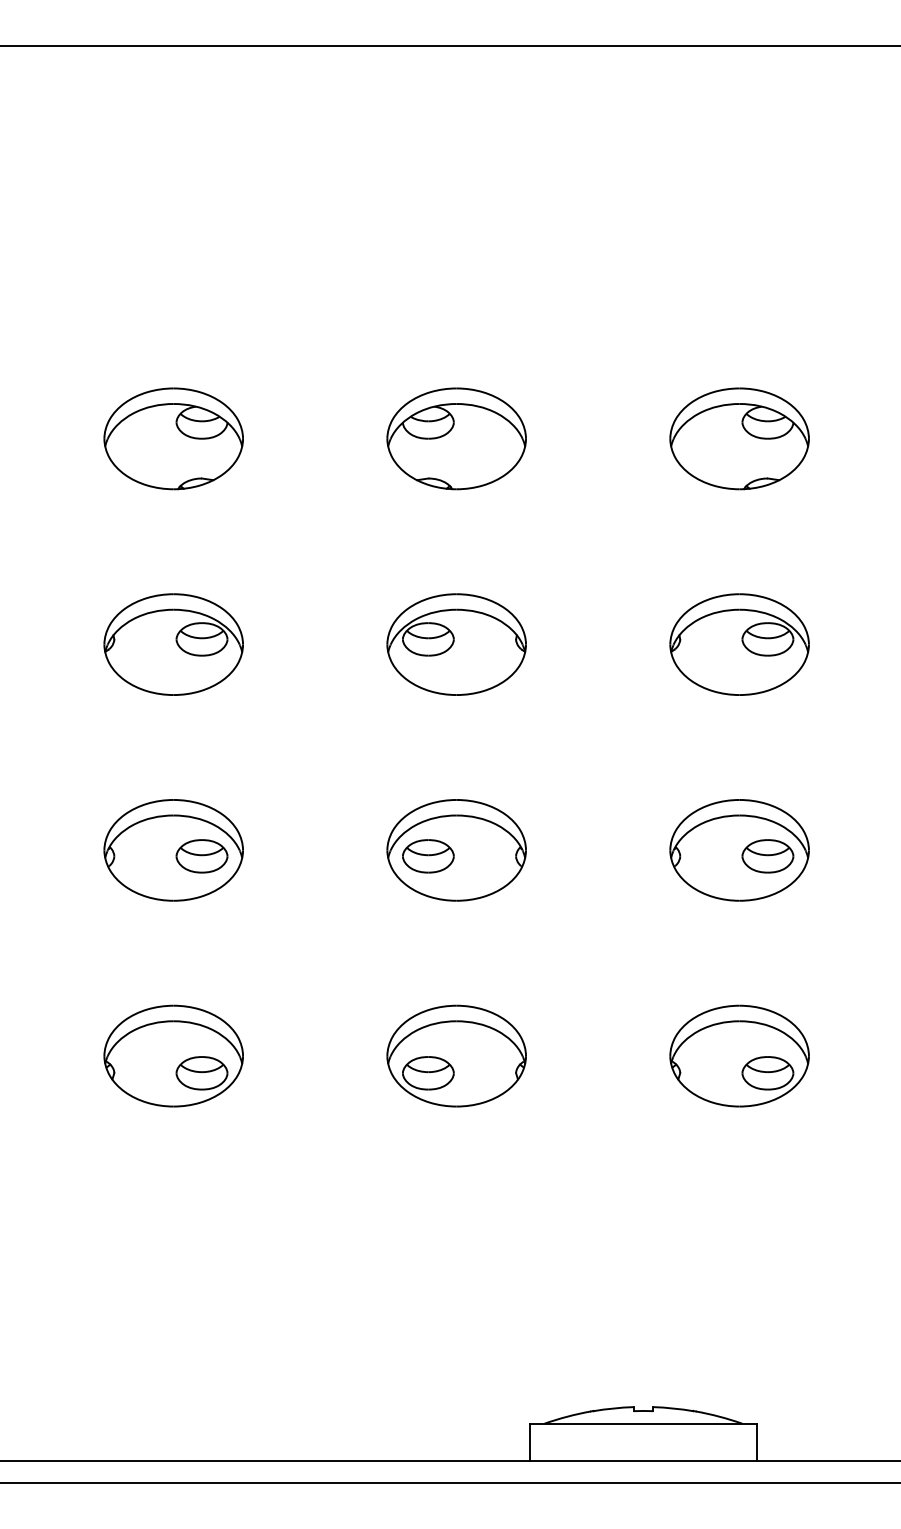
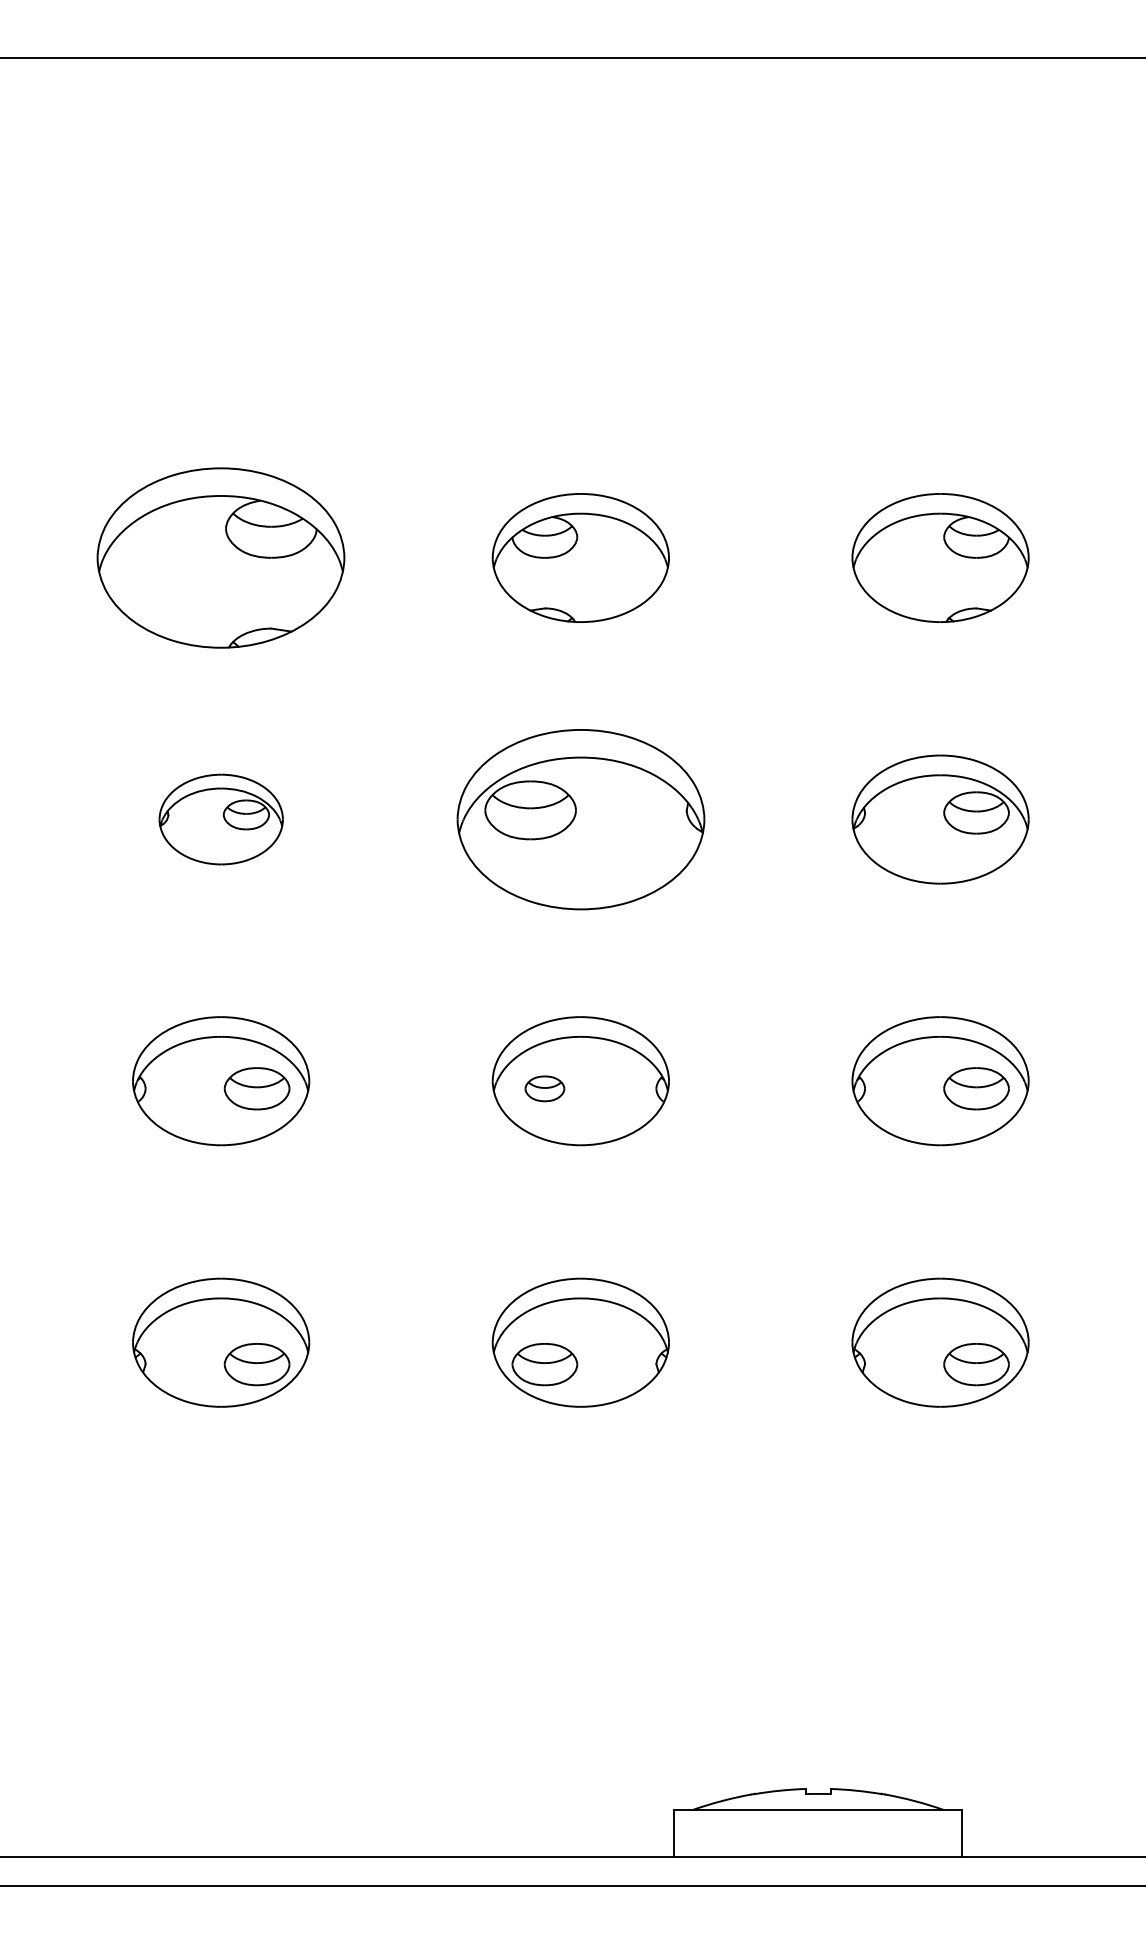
part: (174, 438) -> (221, 557), size x1.4
part: (174, 644) -> (221, 819), size x0.7
part: (456, 644) -> (580, 819), size x1.4
part: (428, 856) -> (544, 1088), size x0.6

